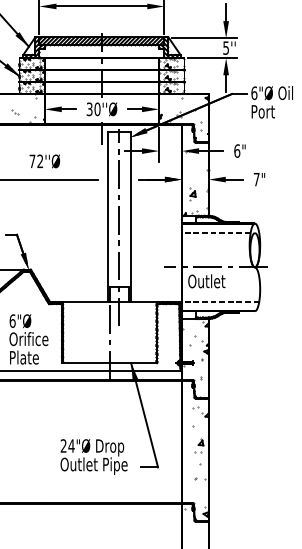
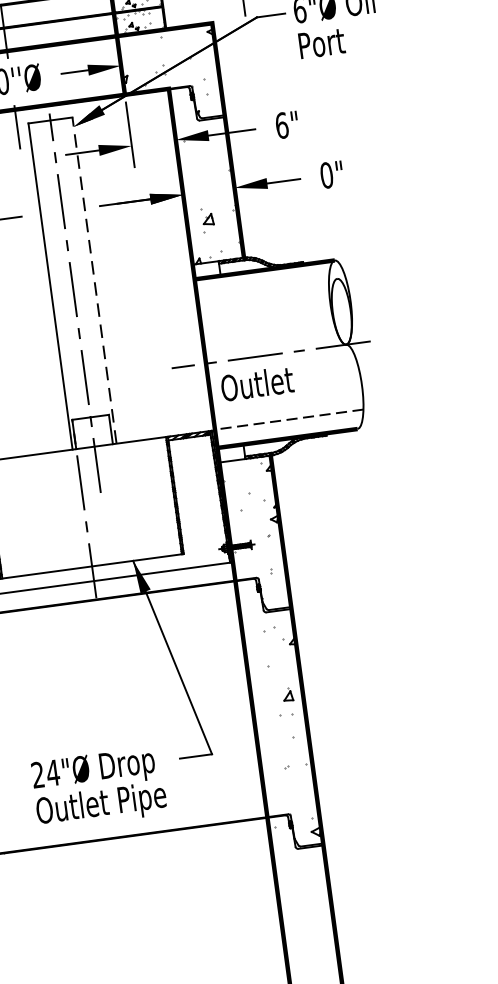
text: (256, 179) -> (326, 175), 7" -> 0"
line: (130, 217) -> (94, 281), solid -> dashed
line: (216, 233) -> (263, 289), removed
text: (93, 456) -> (97, 787), moved

